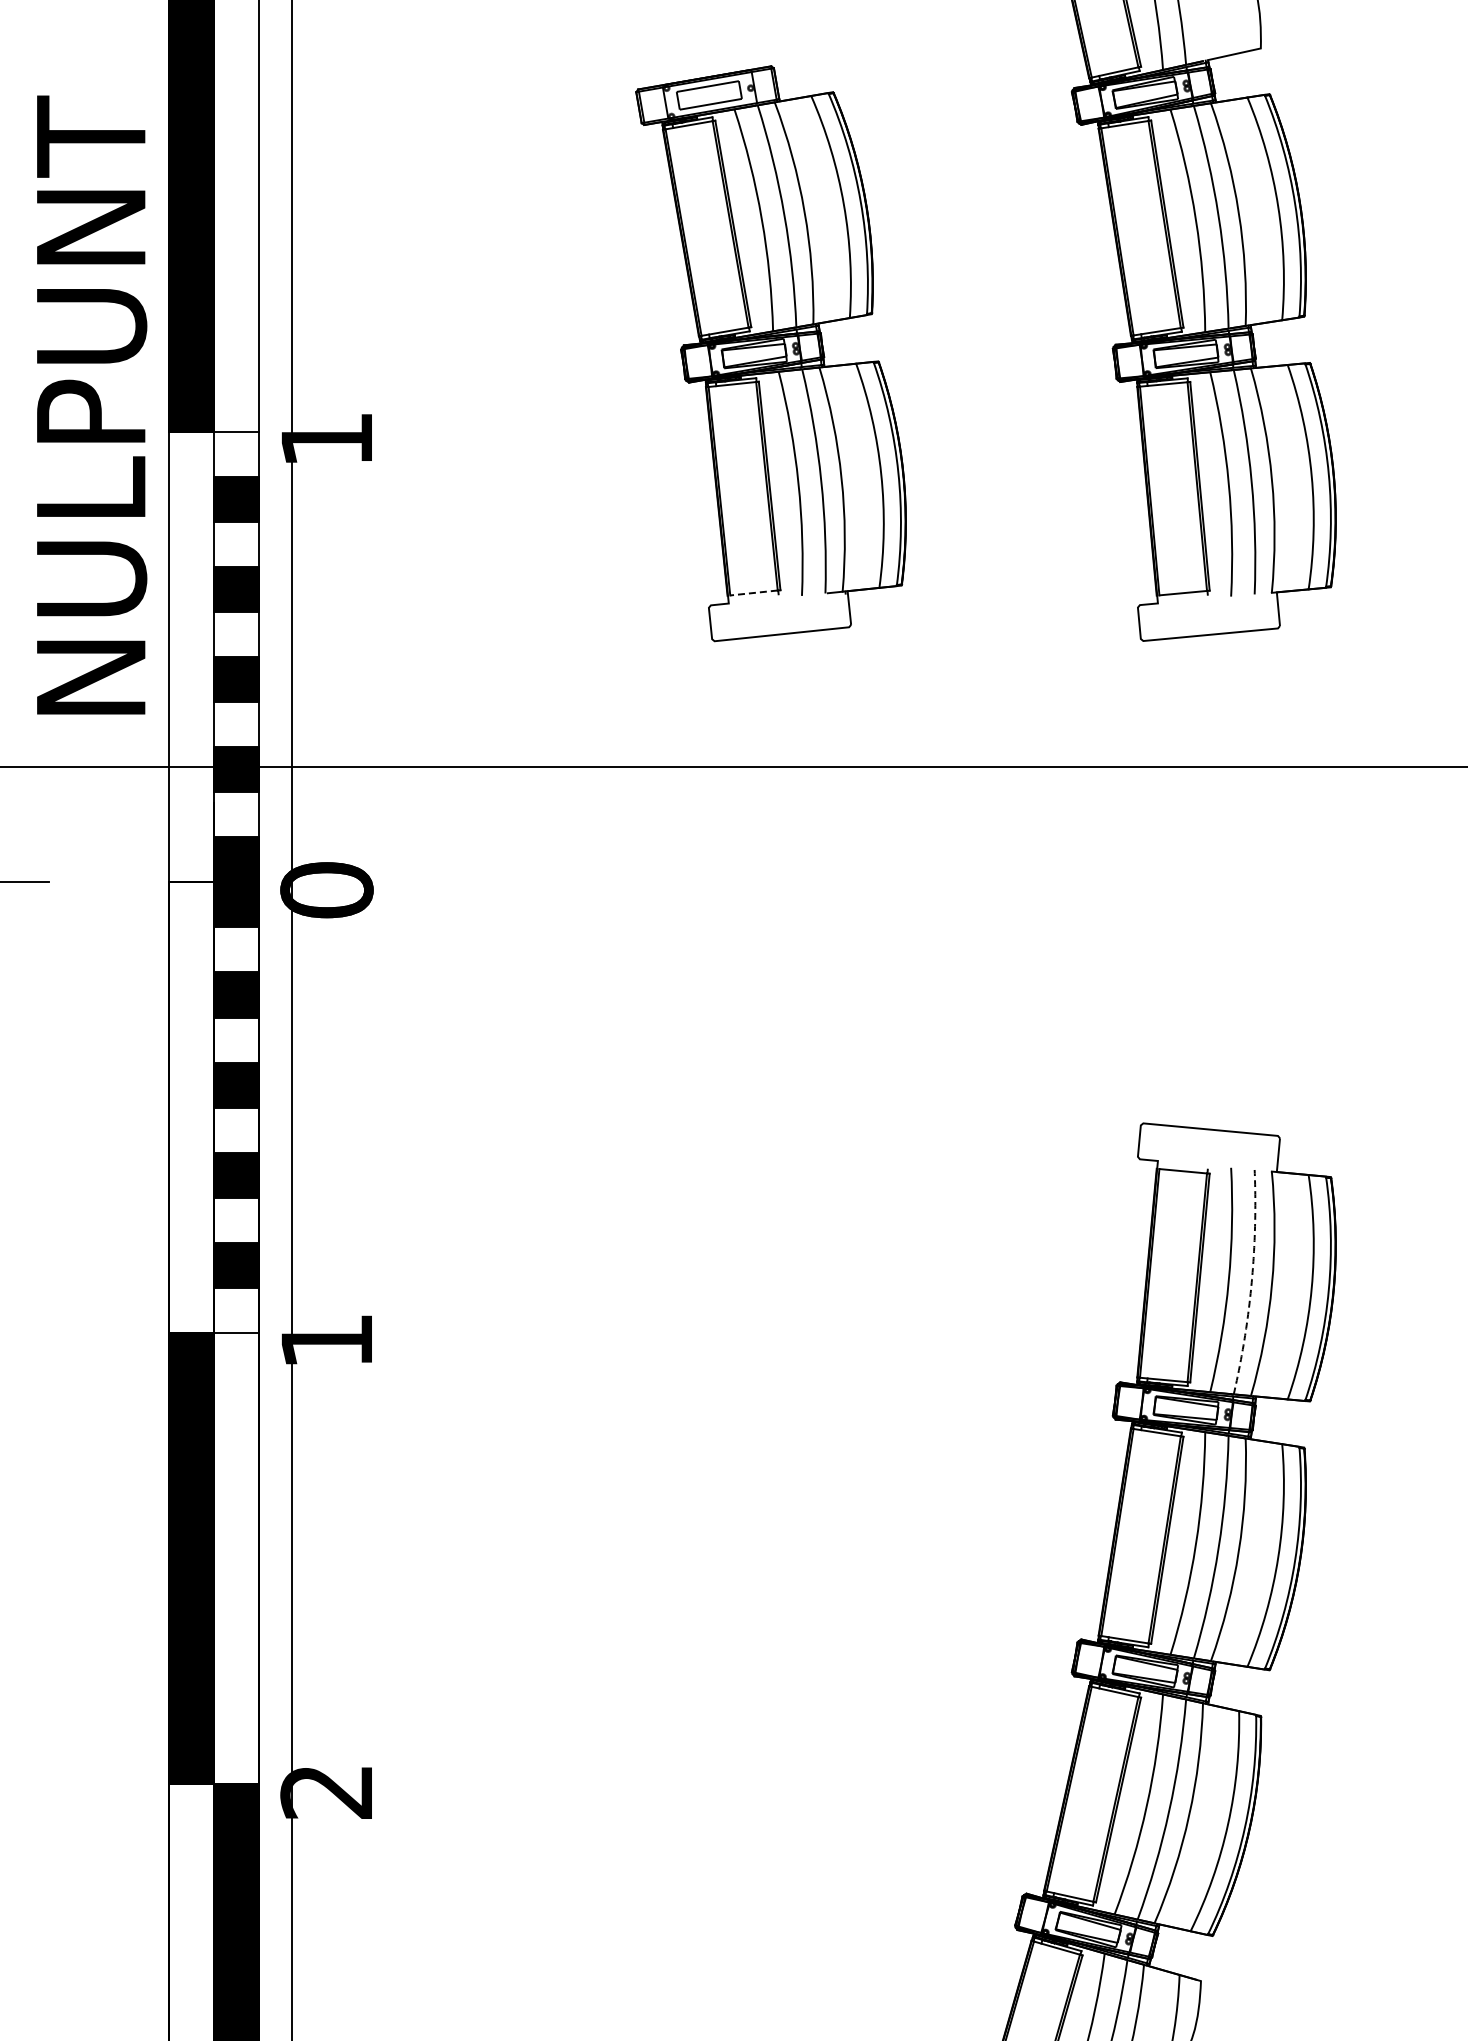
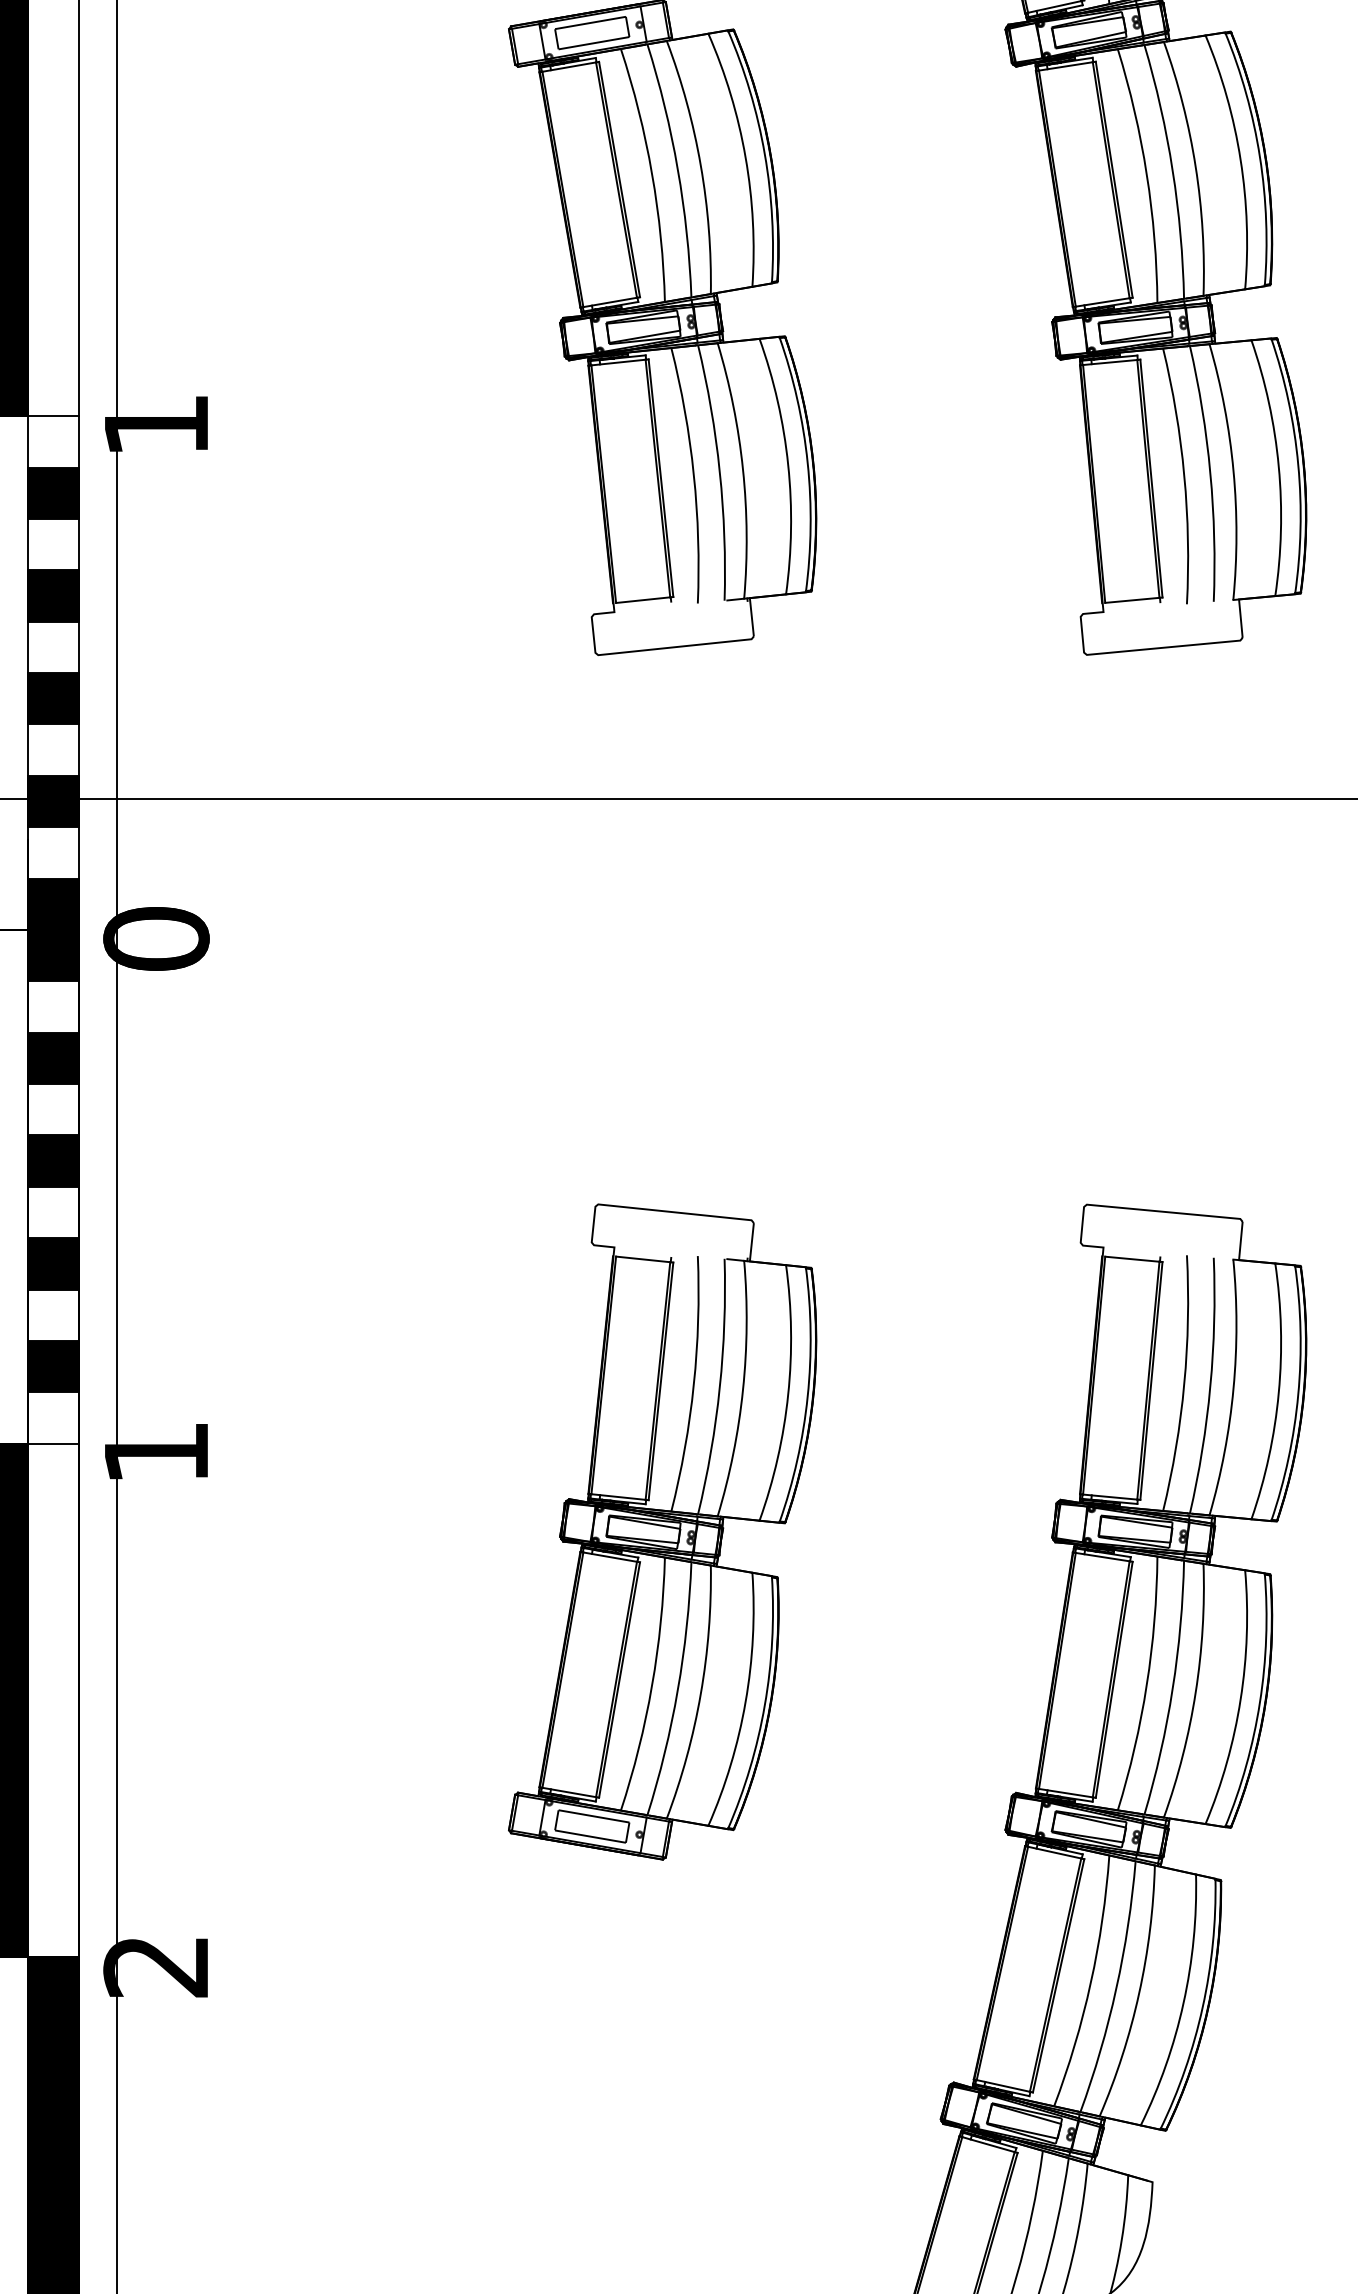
line: (754, 592) -> (643, 599), dashed -> solid
arc: (1251, 1282) -> (1210, 1386), dashed -> solid
part: (770, 1410) -> (661, 1531), added

